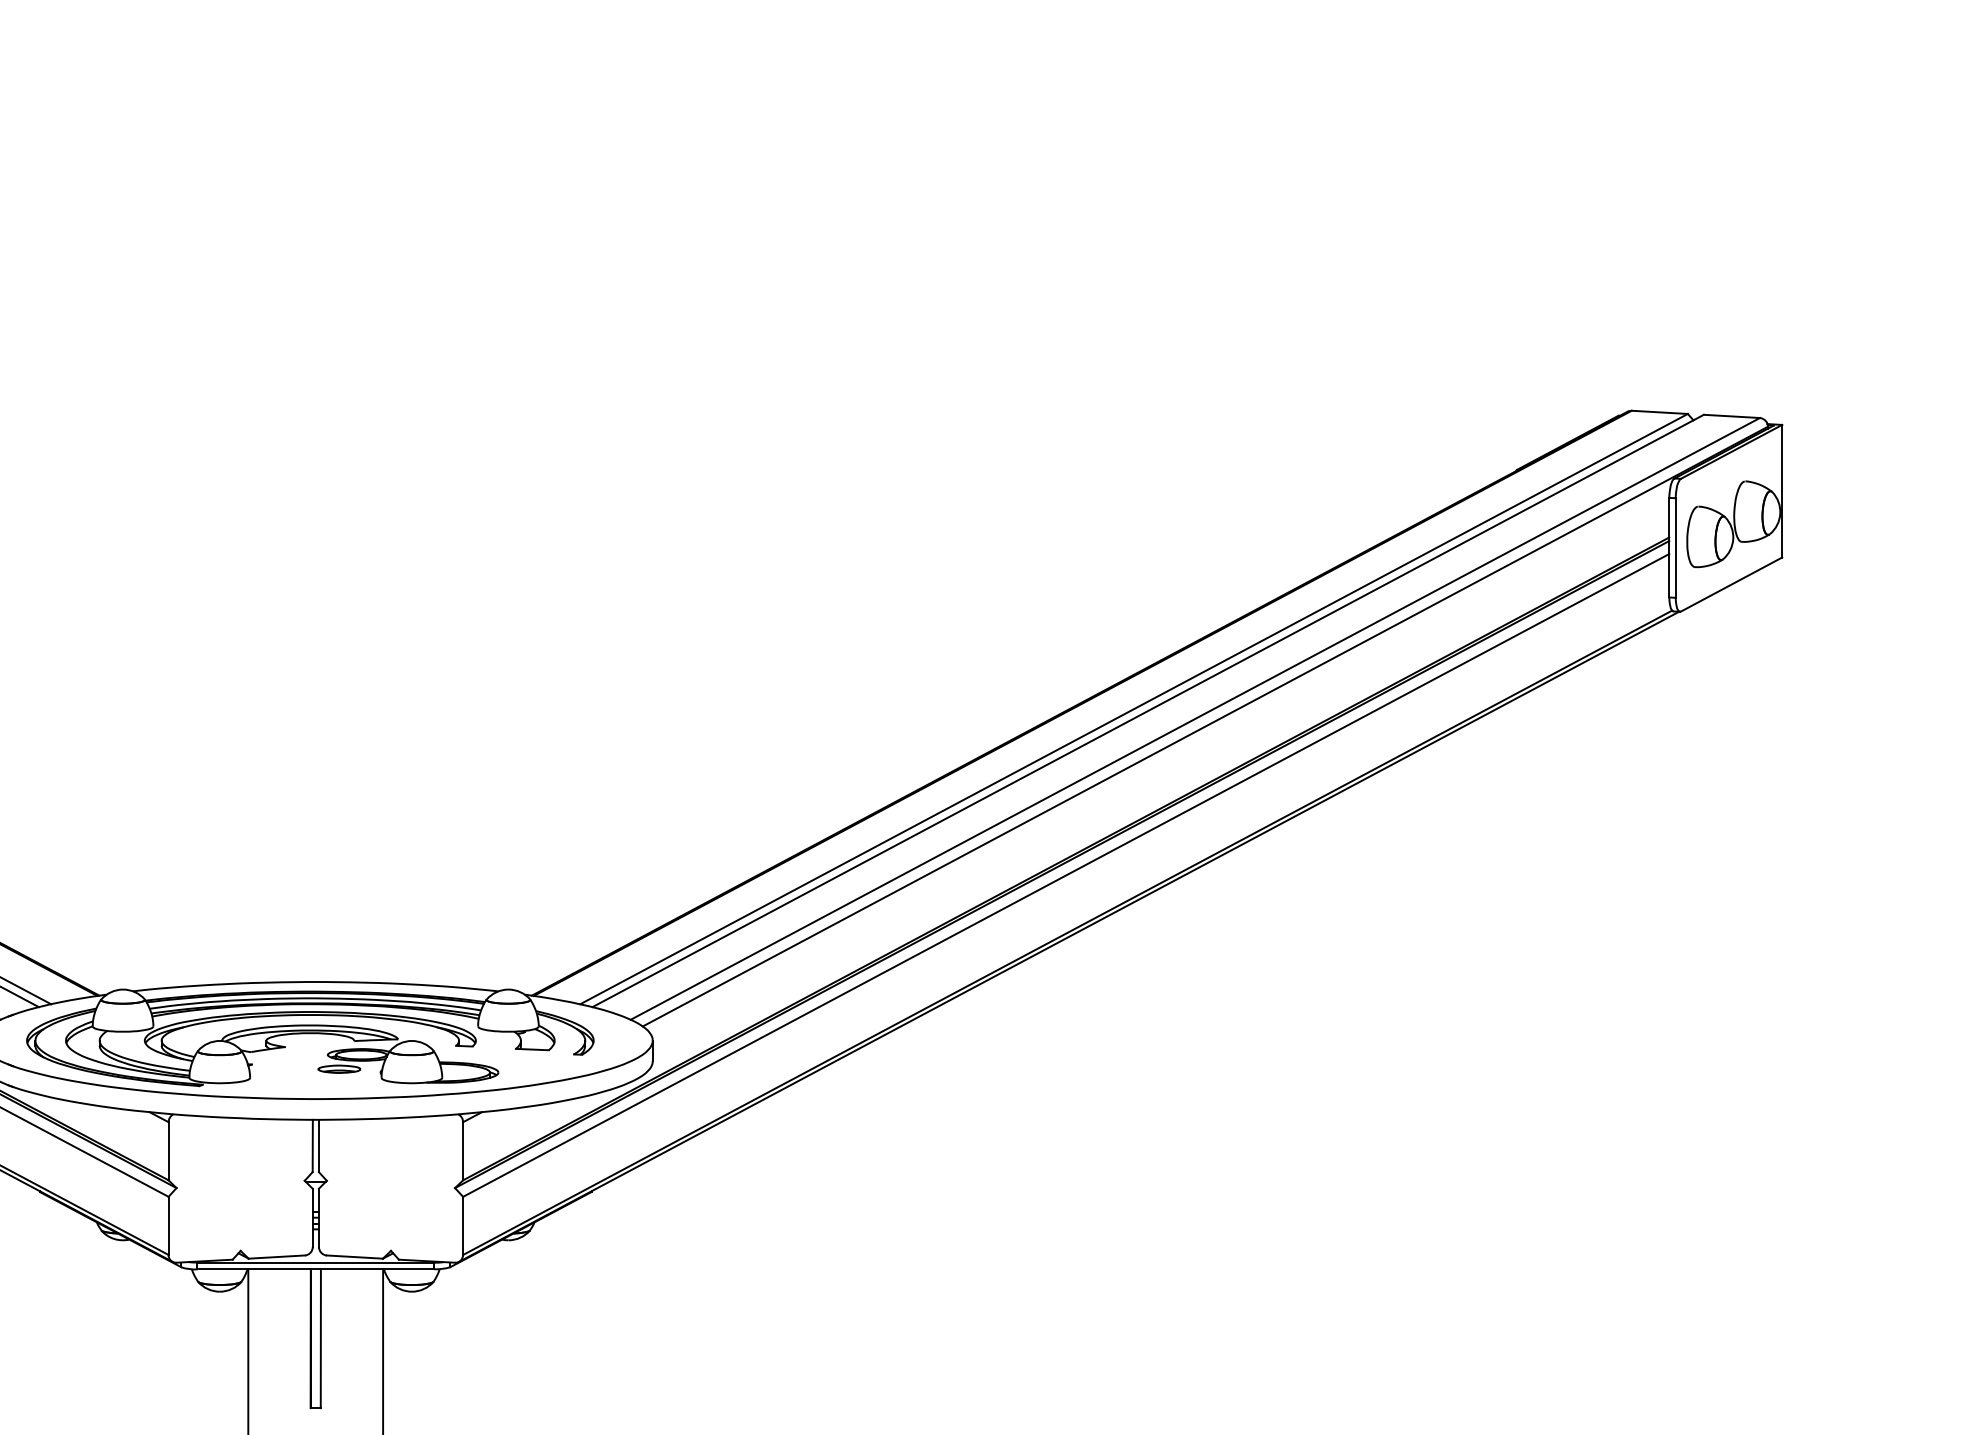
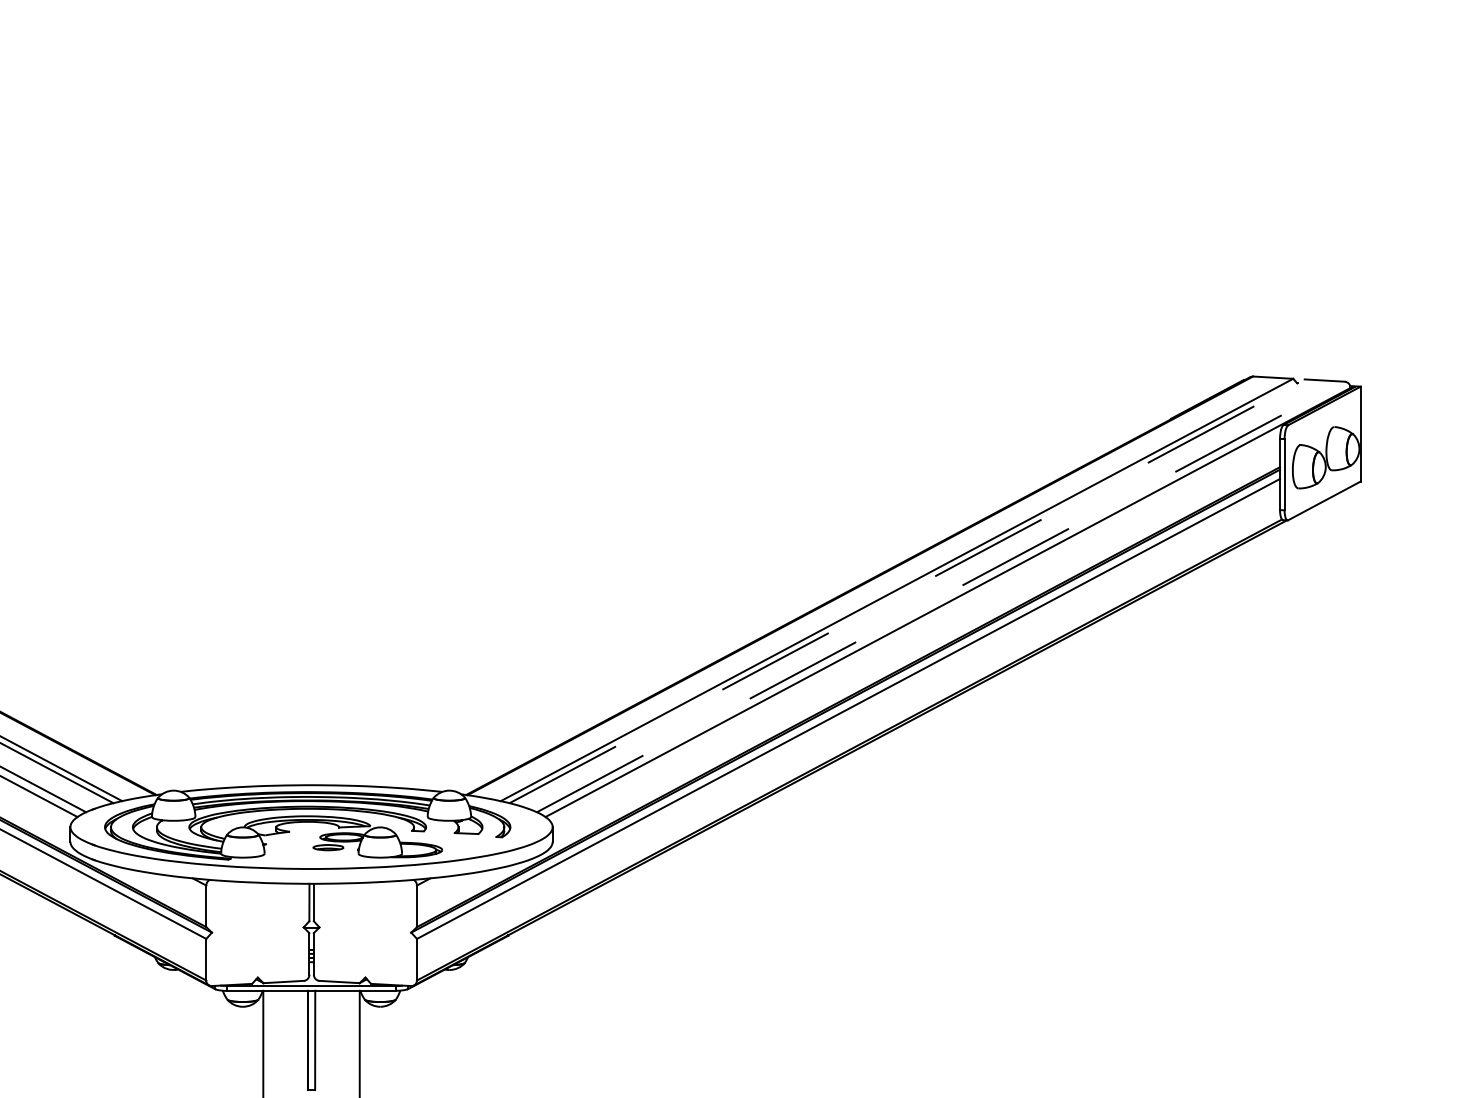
line: (1148, 711) -> (907, 591), solid -> dashed
line: (1194, 718) -> (940, 596), solid -> dashed

